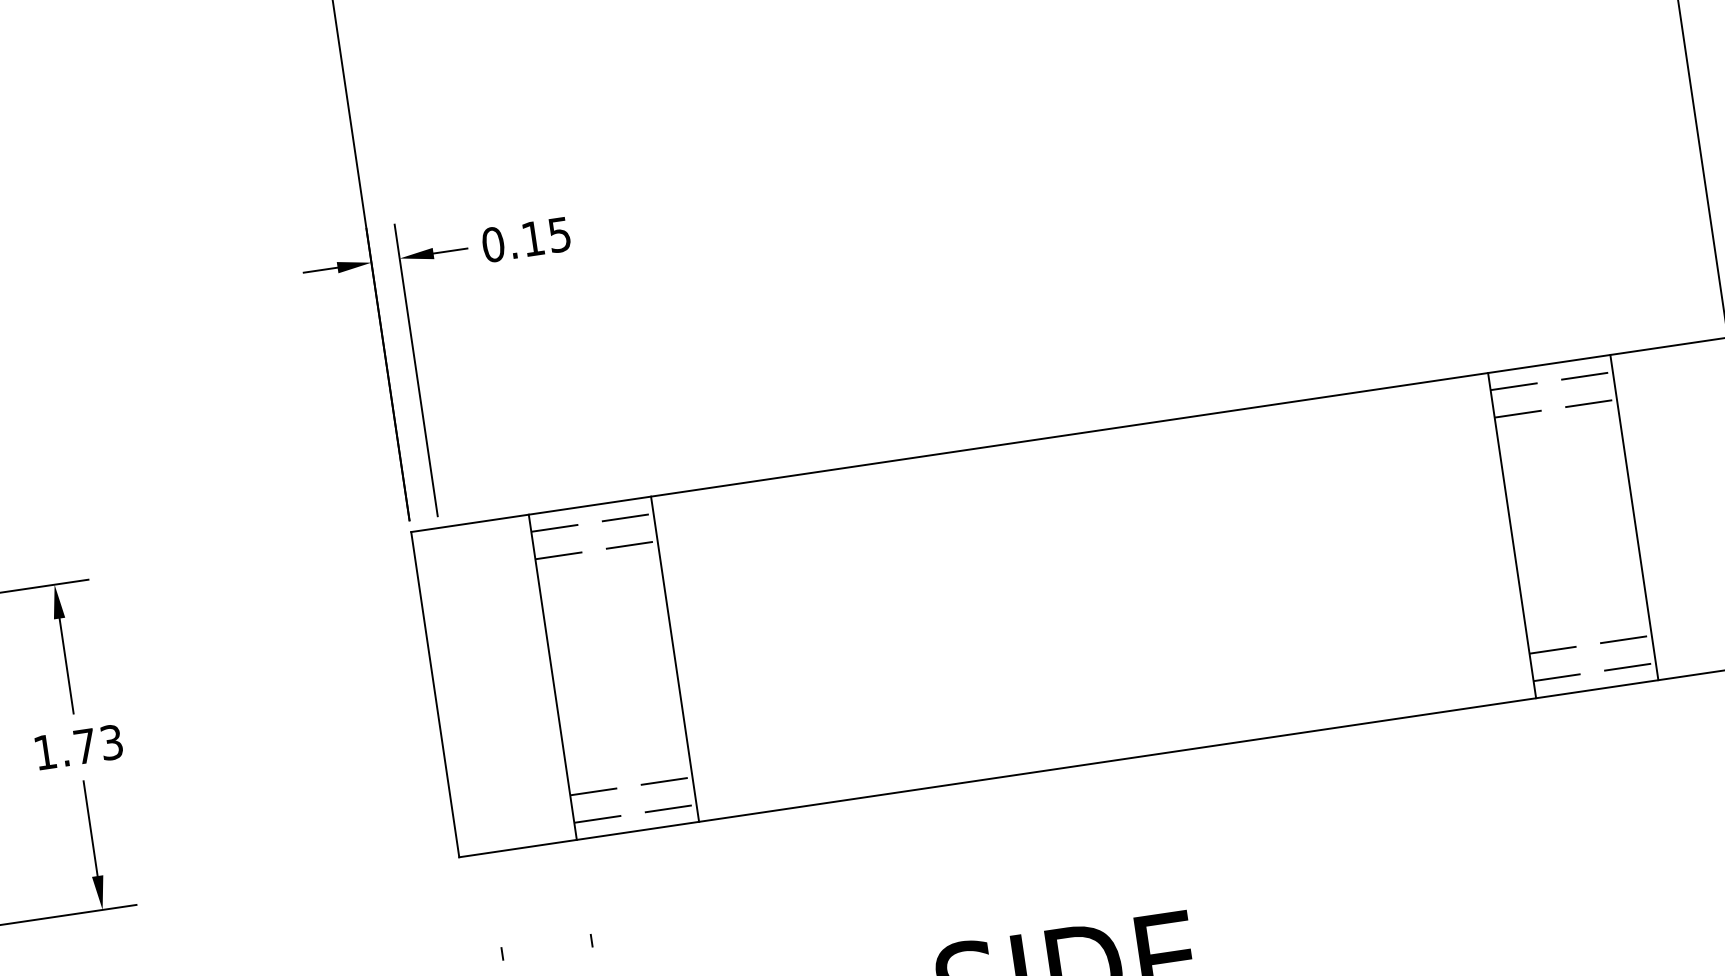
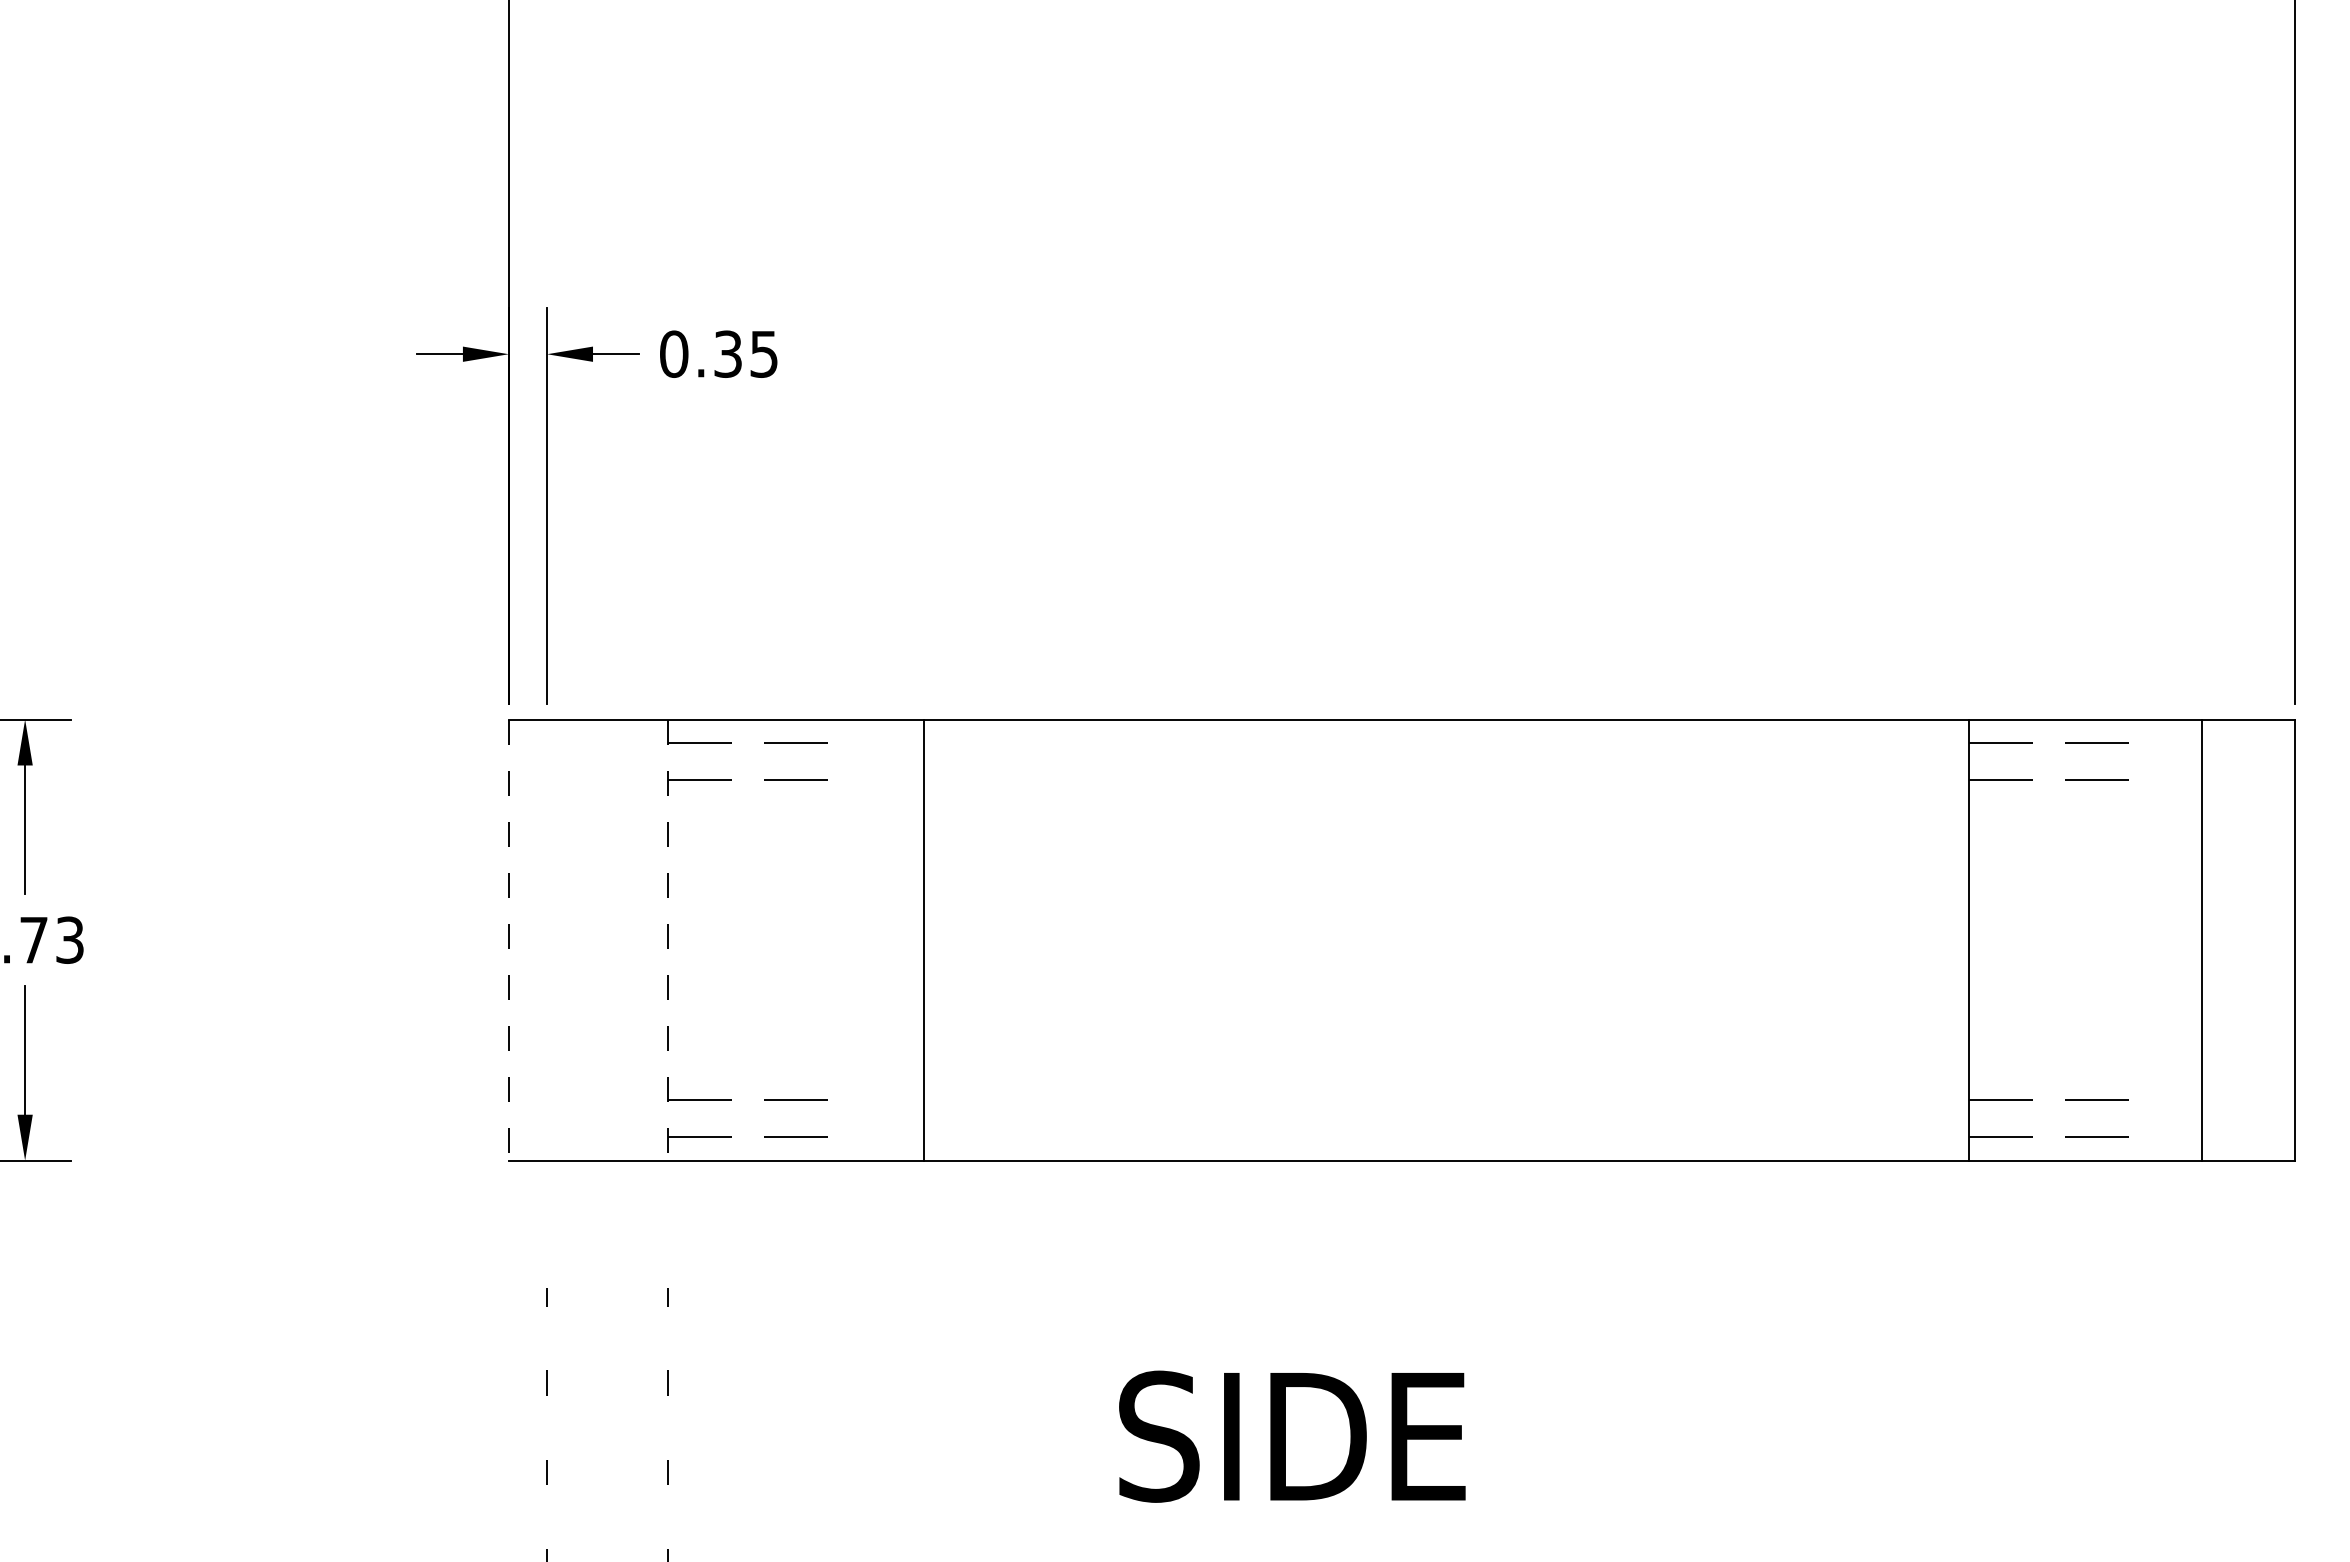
text: (532, 238) -> (727, 353), 0.15 -> 0.35
line: (1634, 517) -> (2202, 939), moved
line: (675, 658) -> (924, 939), moved
line: (553, 677) -> (668, 940), solid -> dashed
line: (435, 694) -> (508, 940), solid -> dashed

